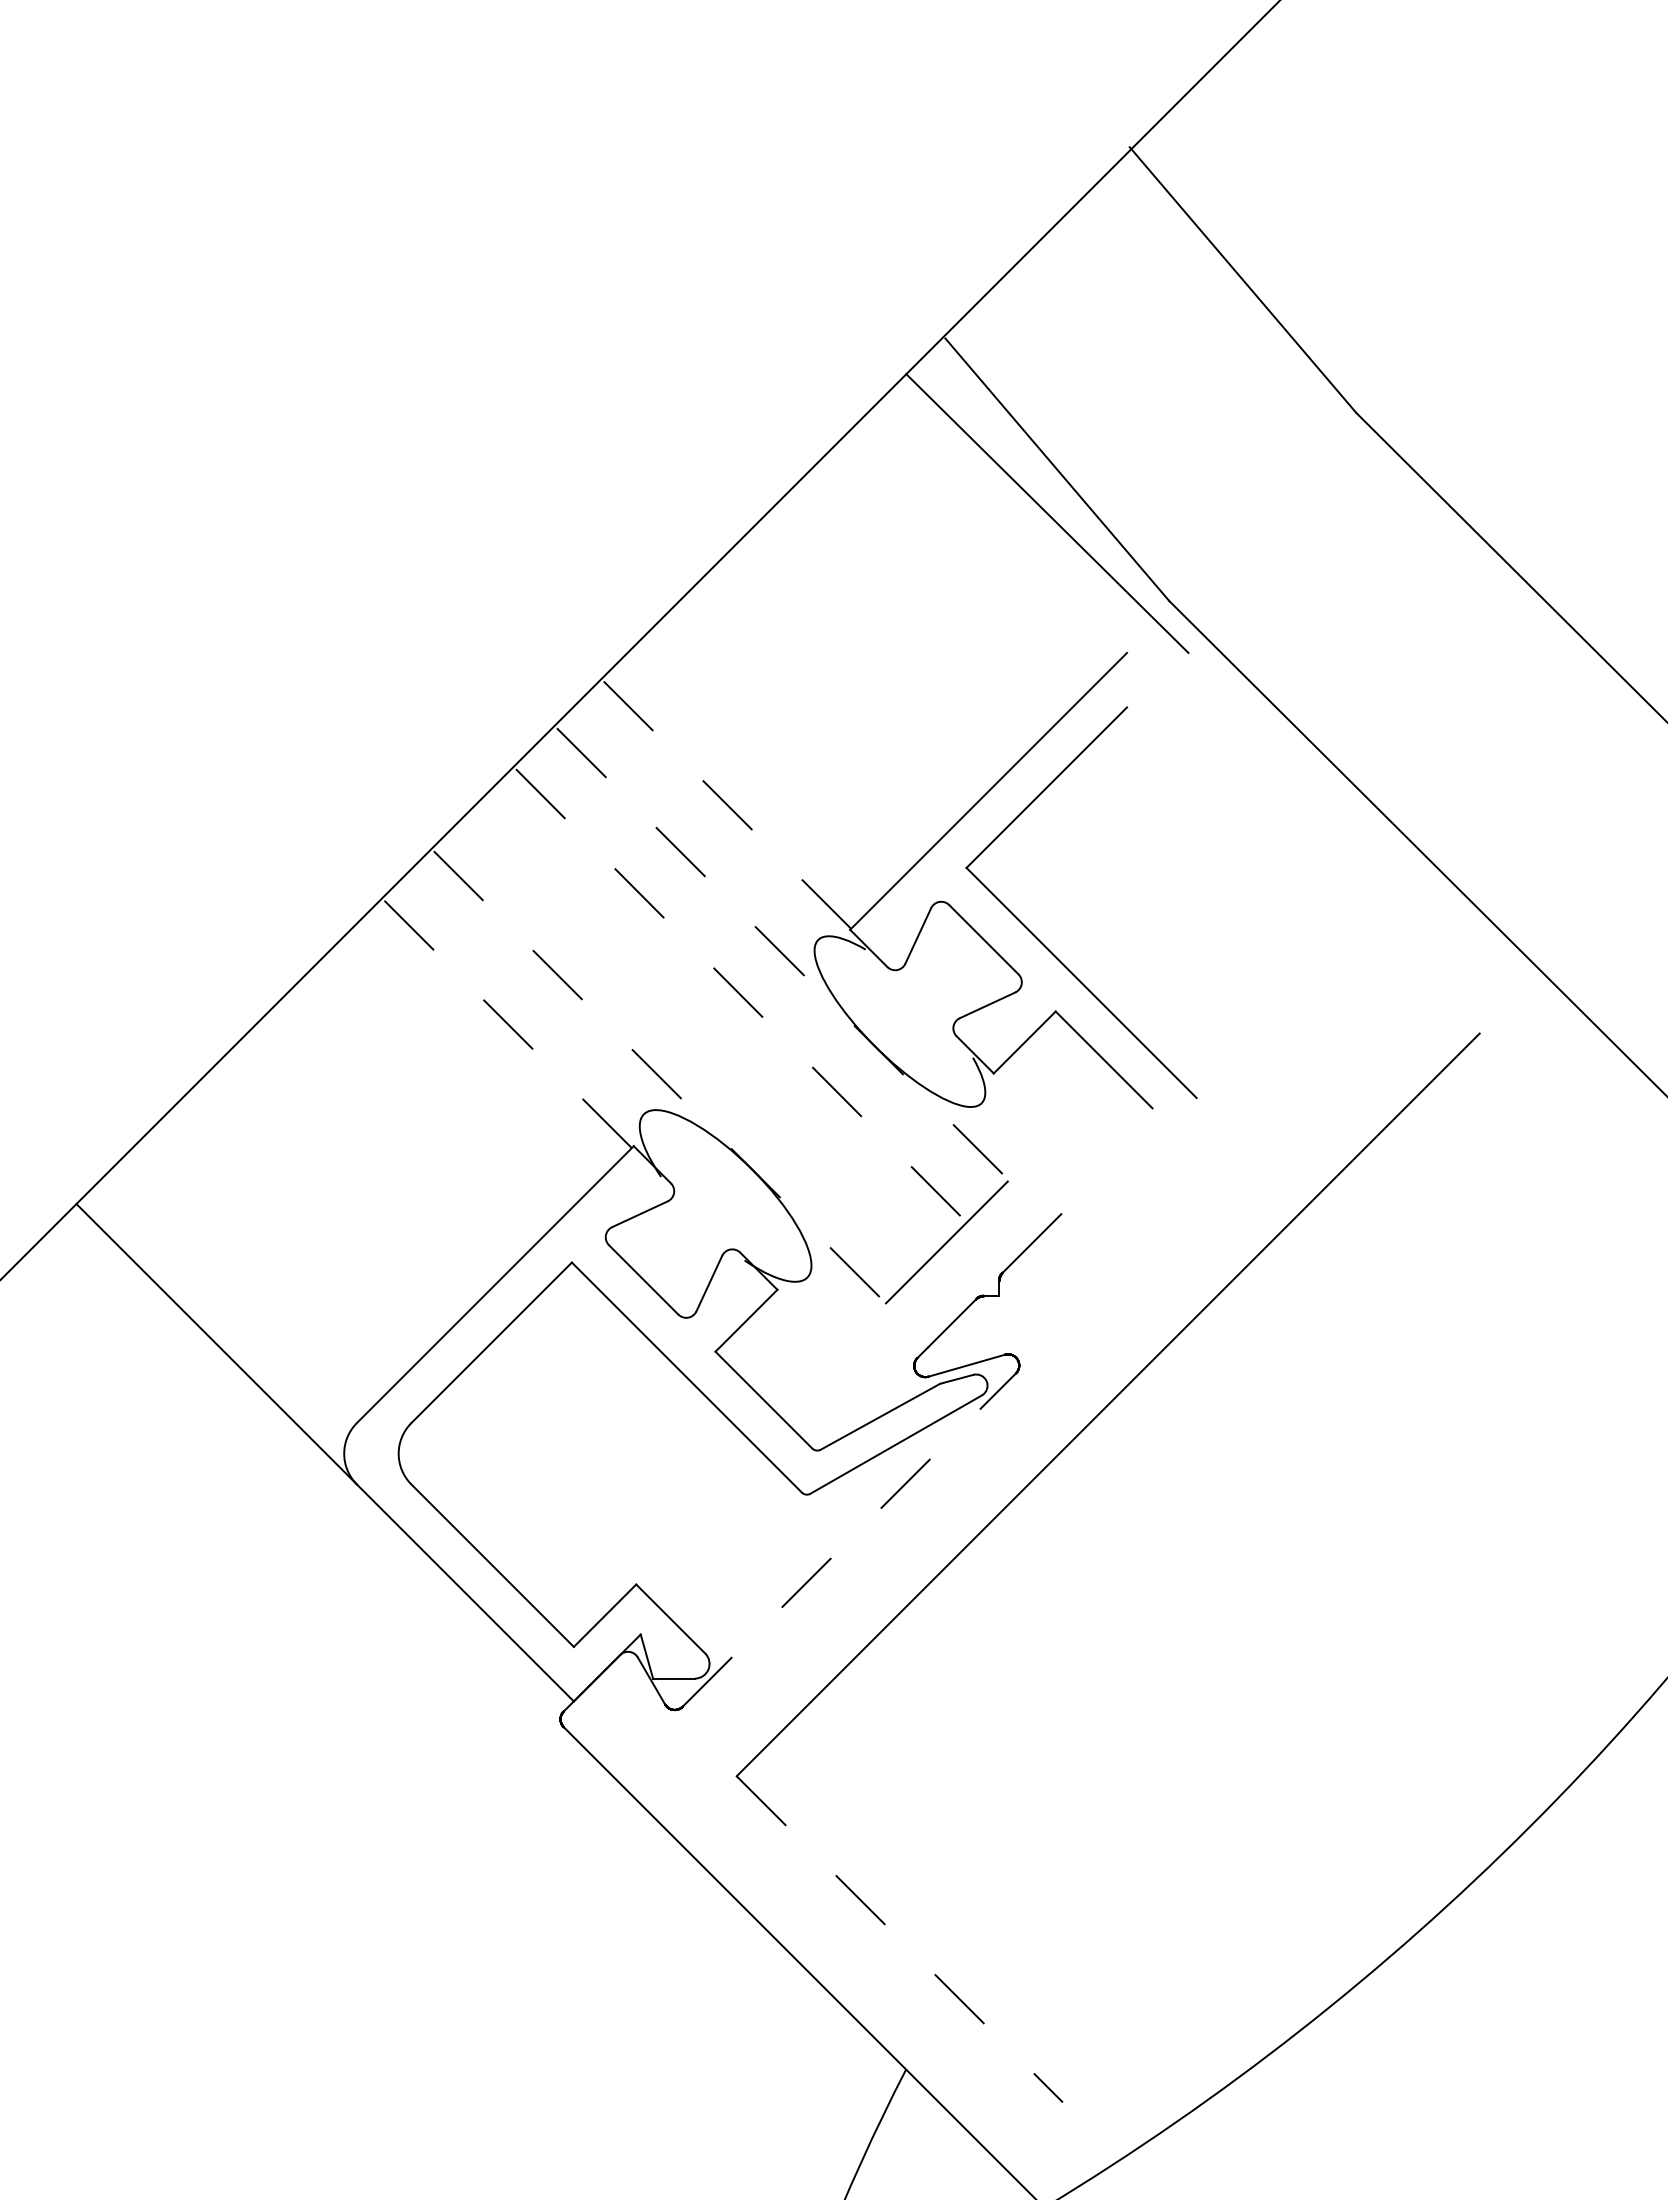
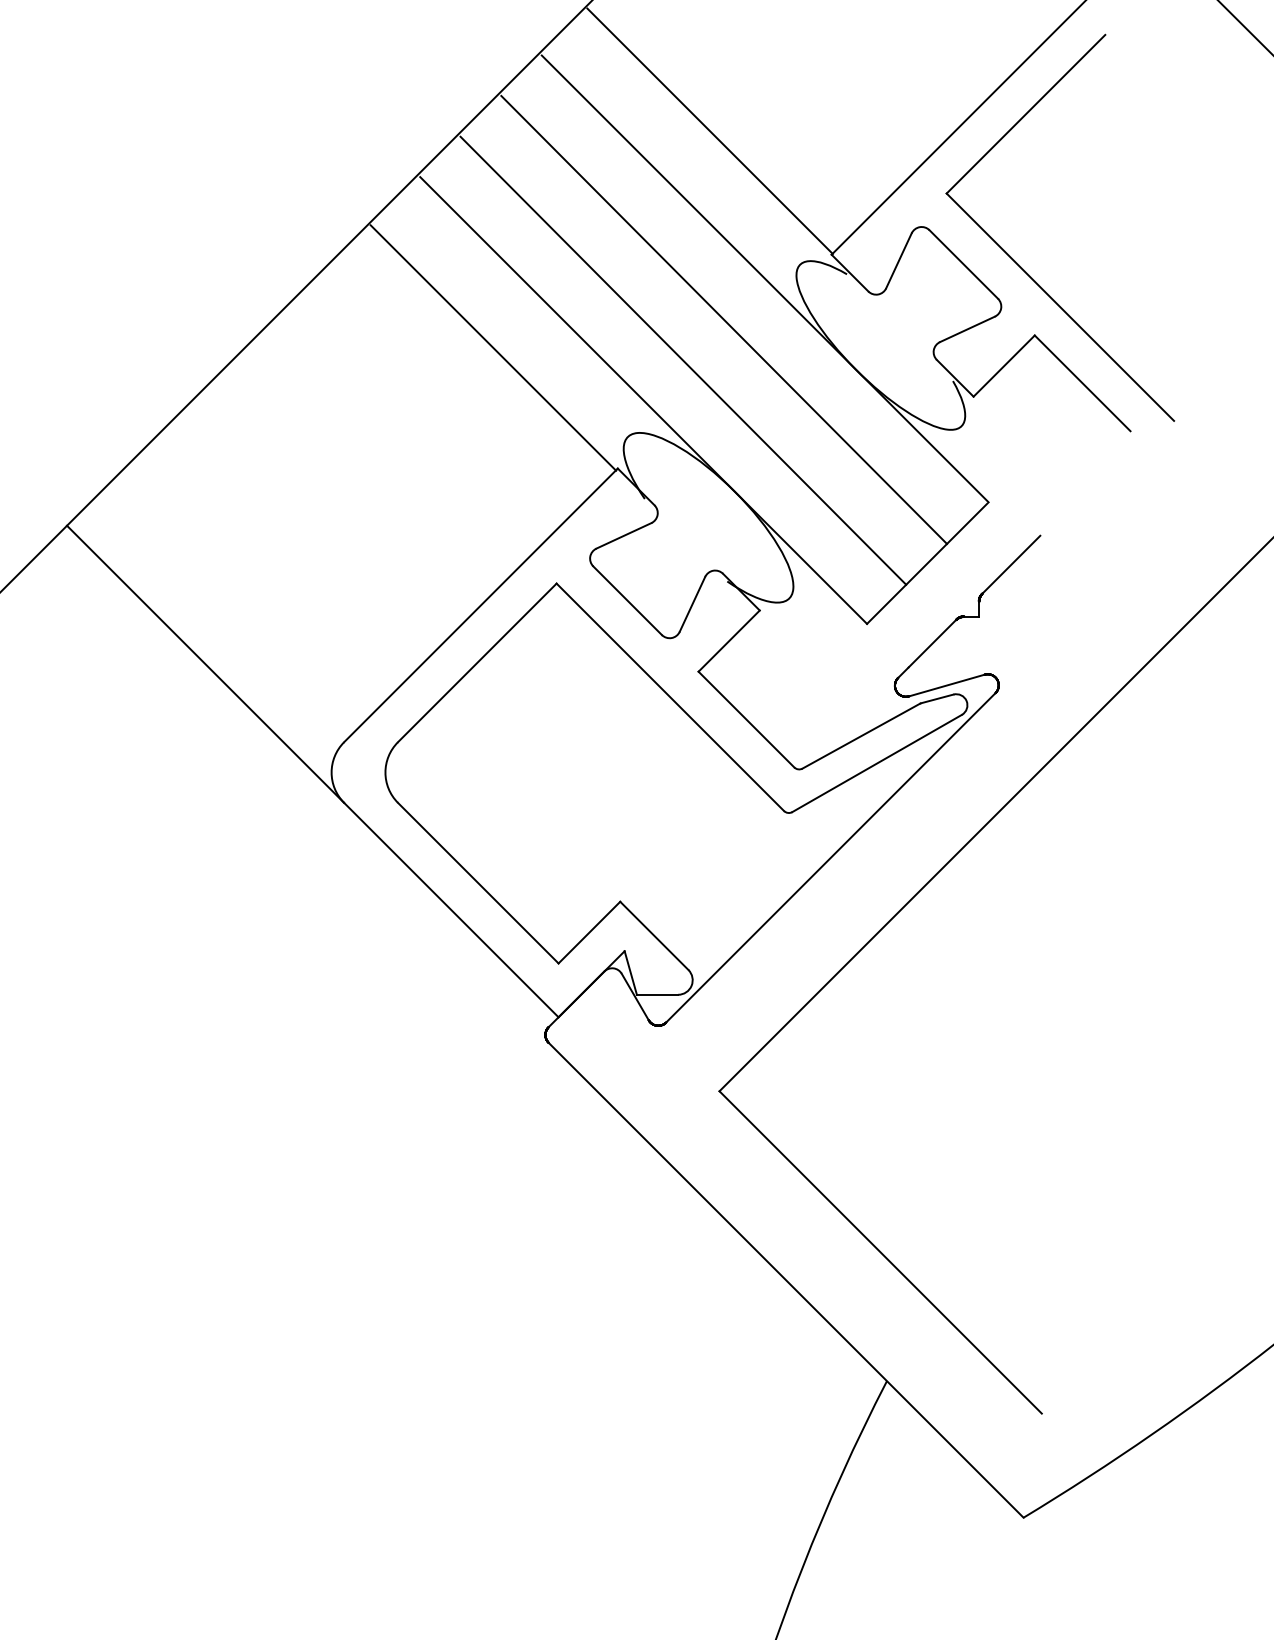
line: (727, 804) -> (710, 130), dashed -> solid
line: (782, 954) -> (764, 279), dashed -> solid
line: (741, 995) -> (724, 319), dashed -> solid
line: (507, 1024) -> (492, 348), dashed -> solid
line: (699, 1036) -> (682, 360), added
line: (659, 1077) -> (643, 400), dashed -> solid
line: (849, 1540) -> (830, 858), dashed -> solid
line: (899, 1939) -> (880, 1252), dashed -> solid

